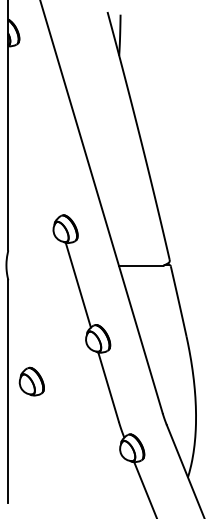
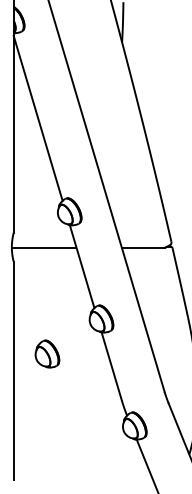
line: (33, 133) -> (38, 118), added
line: (39, 265) -> (44, 247), added
part: (31, 381) -> (47, 353), moved

